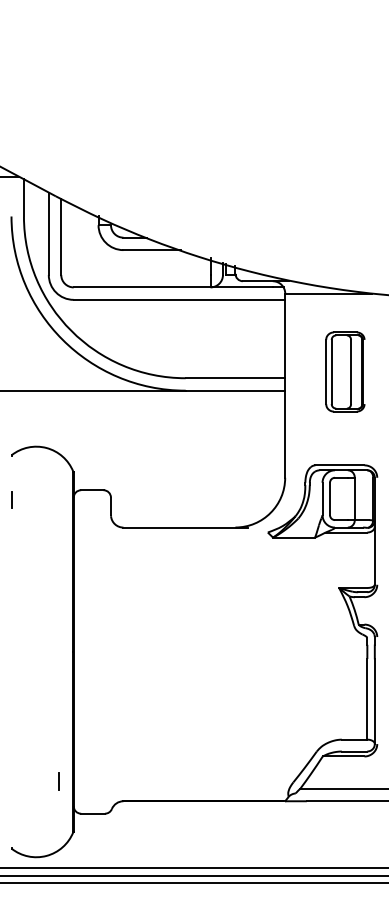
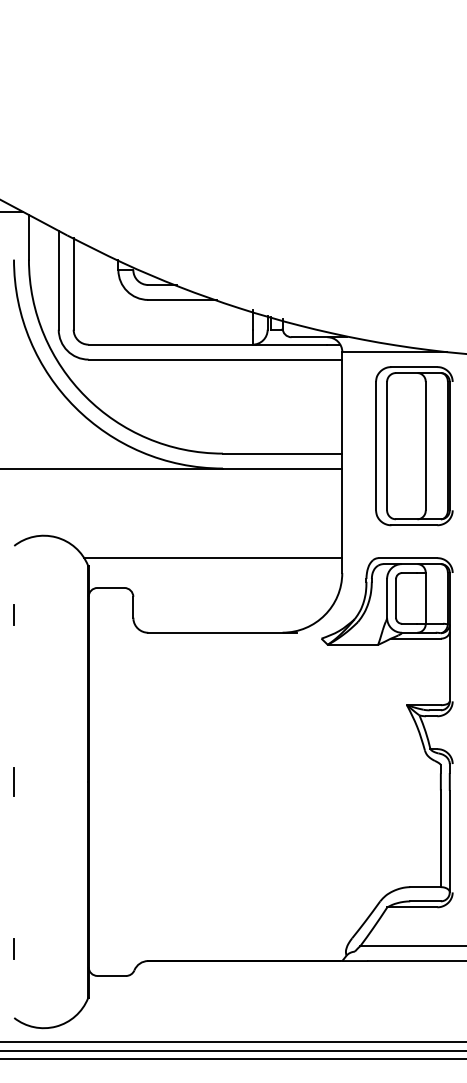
part: (345, 371) -> (414, 445), size x1.67
line: (177, 465) -> (213, 558), added
line: (11, 499) -> (13, 614), moved
line: (11, 651) -> (13, 781), added
line: (58, 781) -> (13, 948), moved

